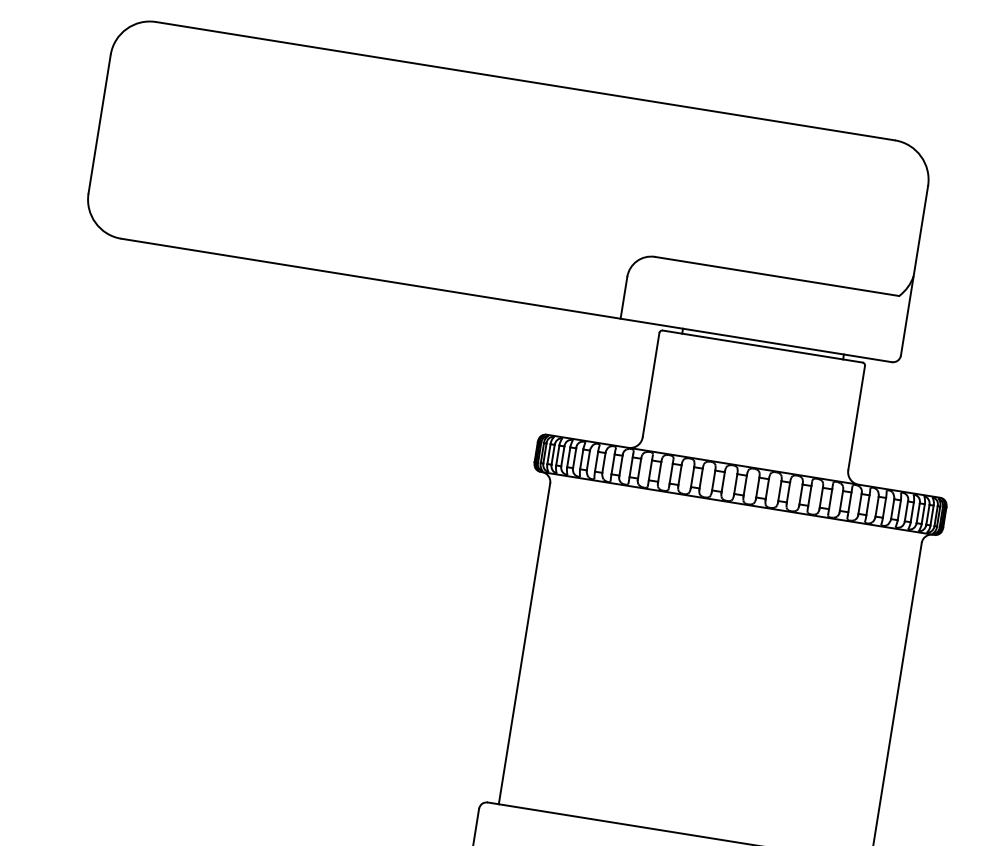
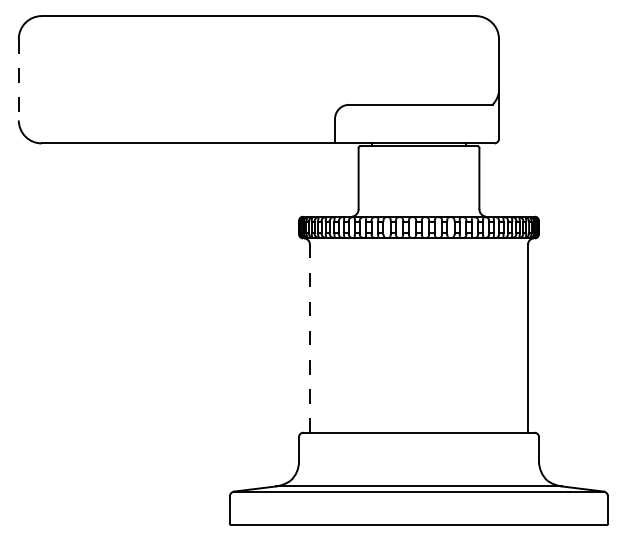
line: (99, 123) -> (18, 79), solid -> dashed
line: (524, 642) -> (309, 337), solid -> dashed

